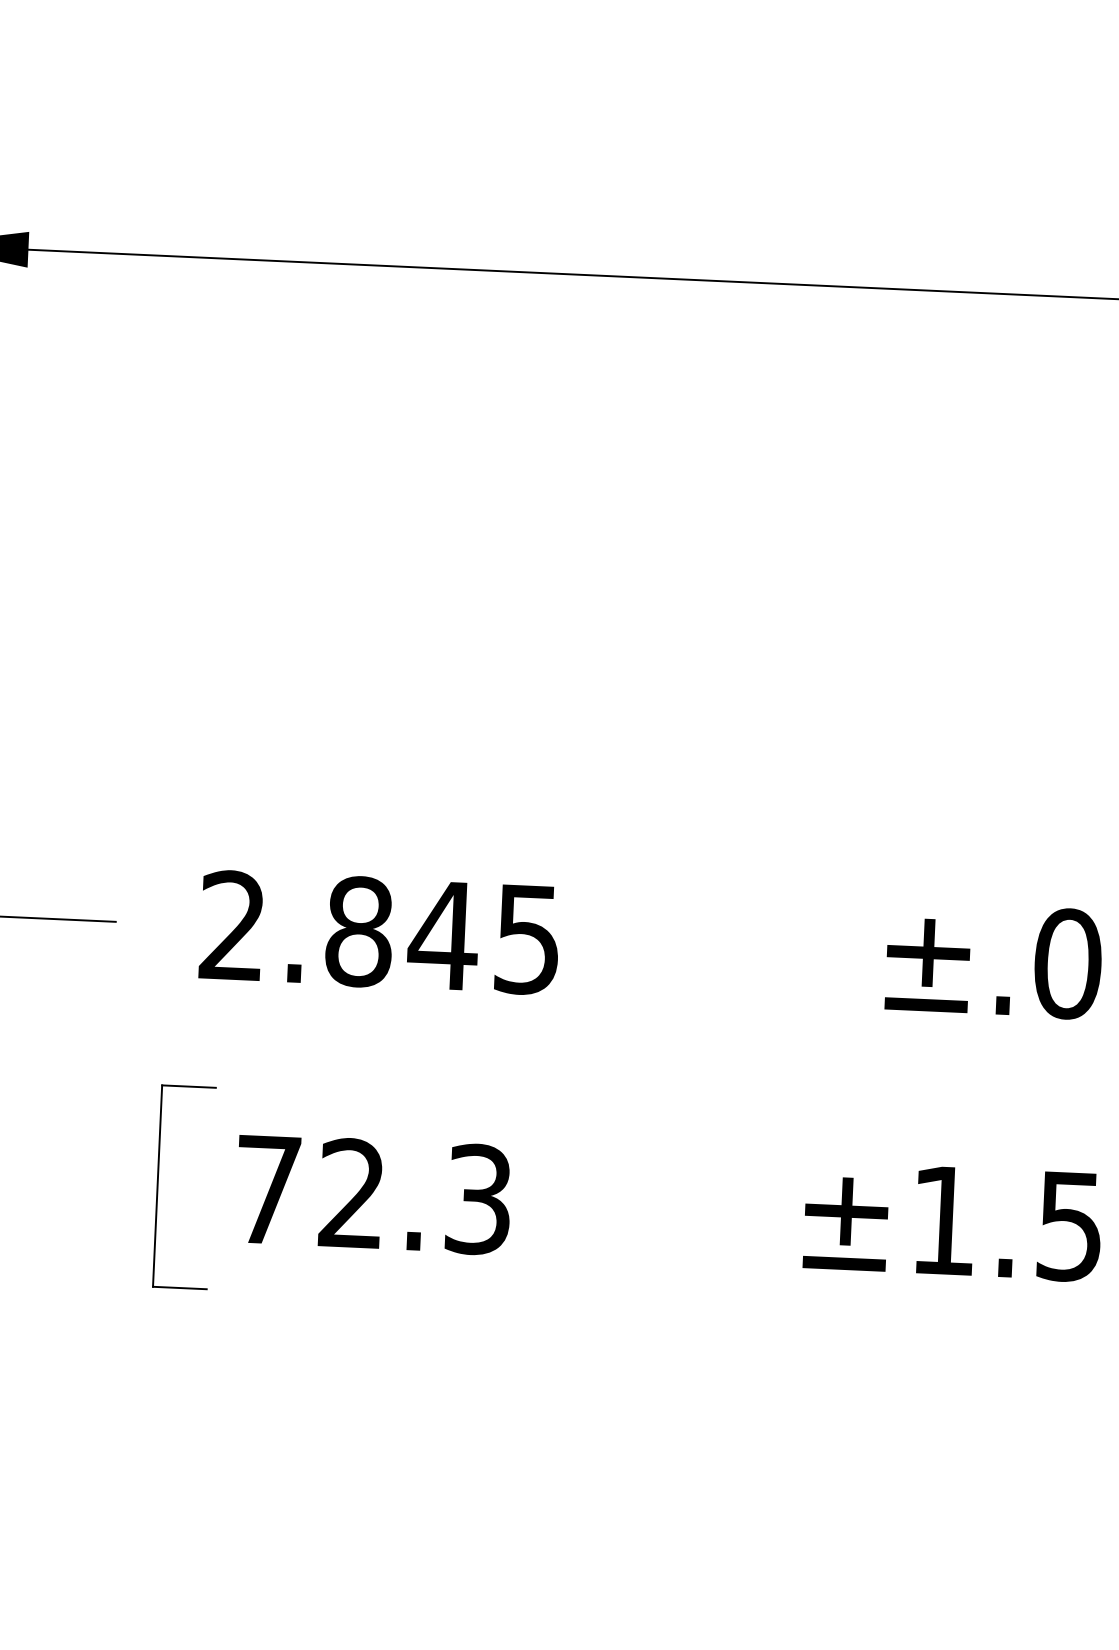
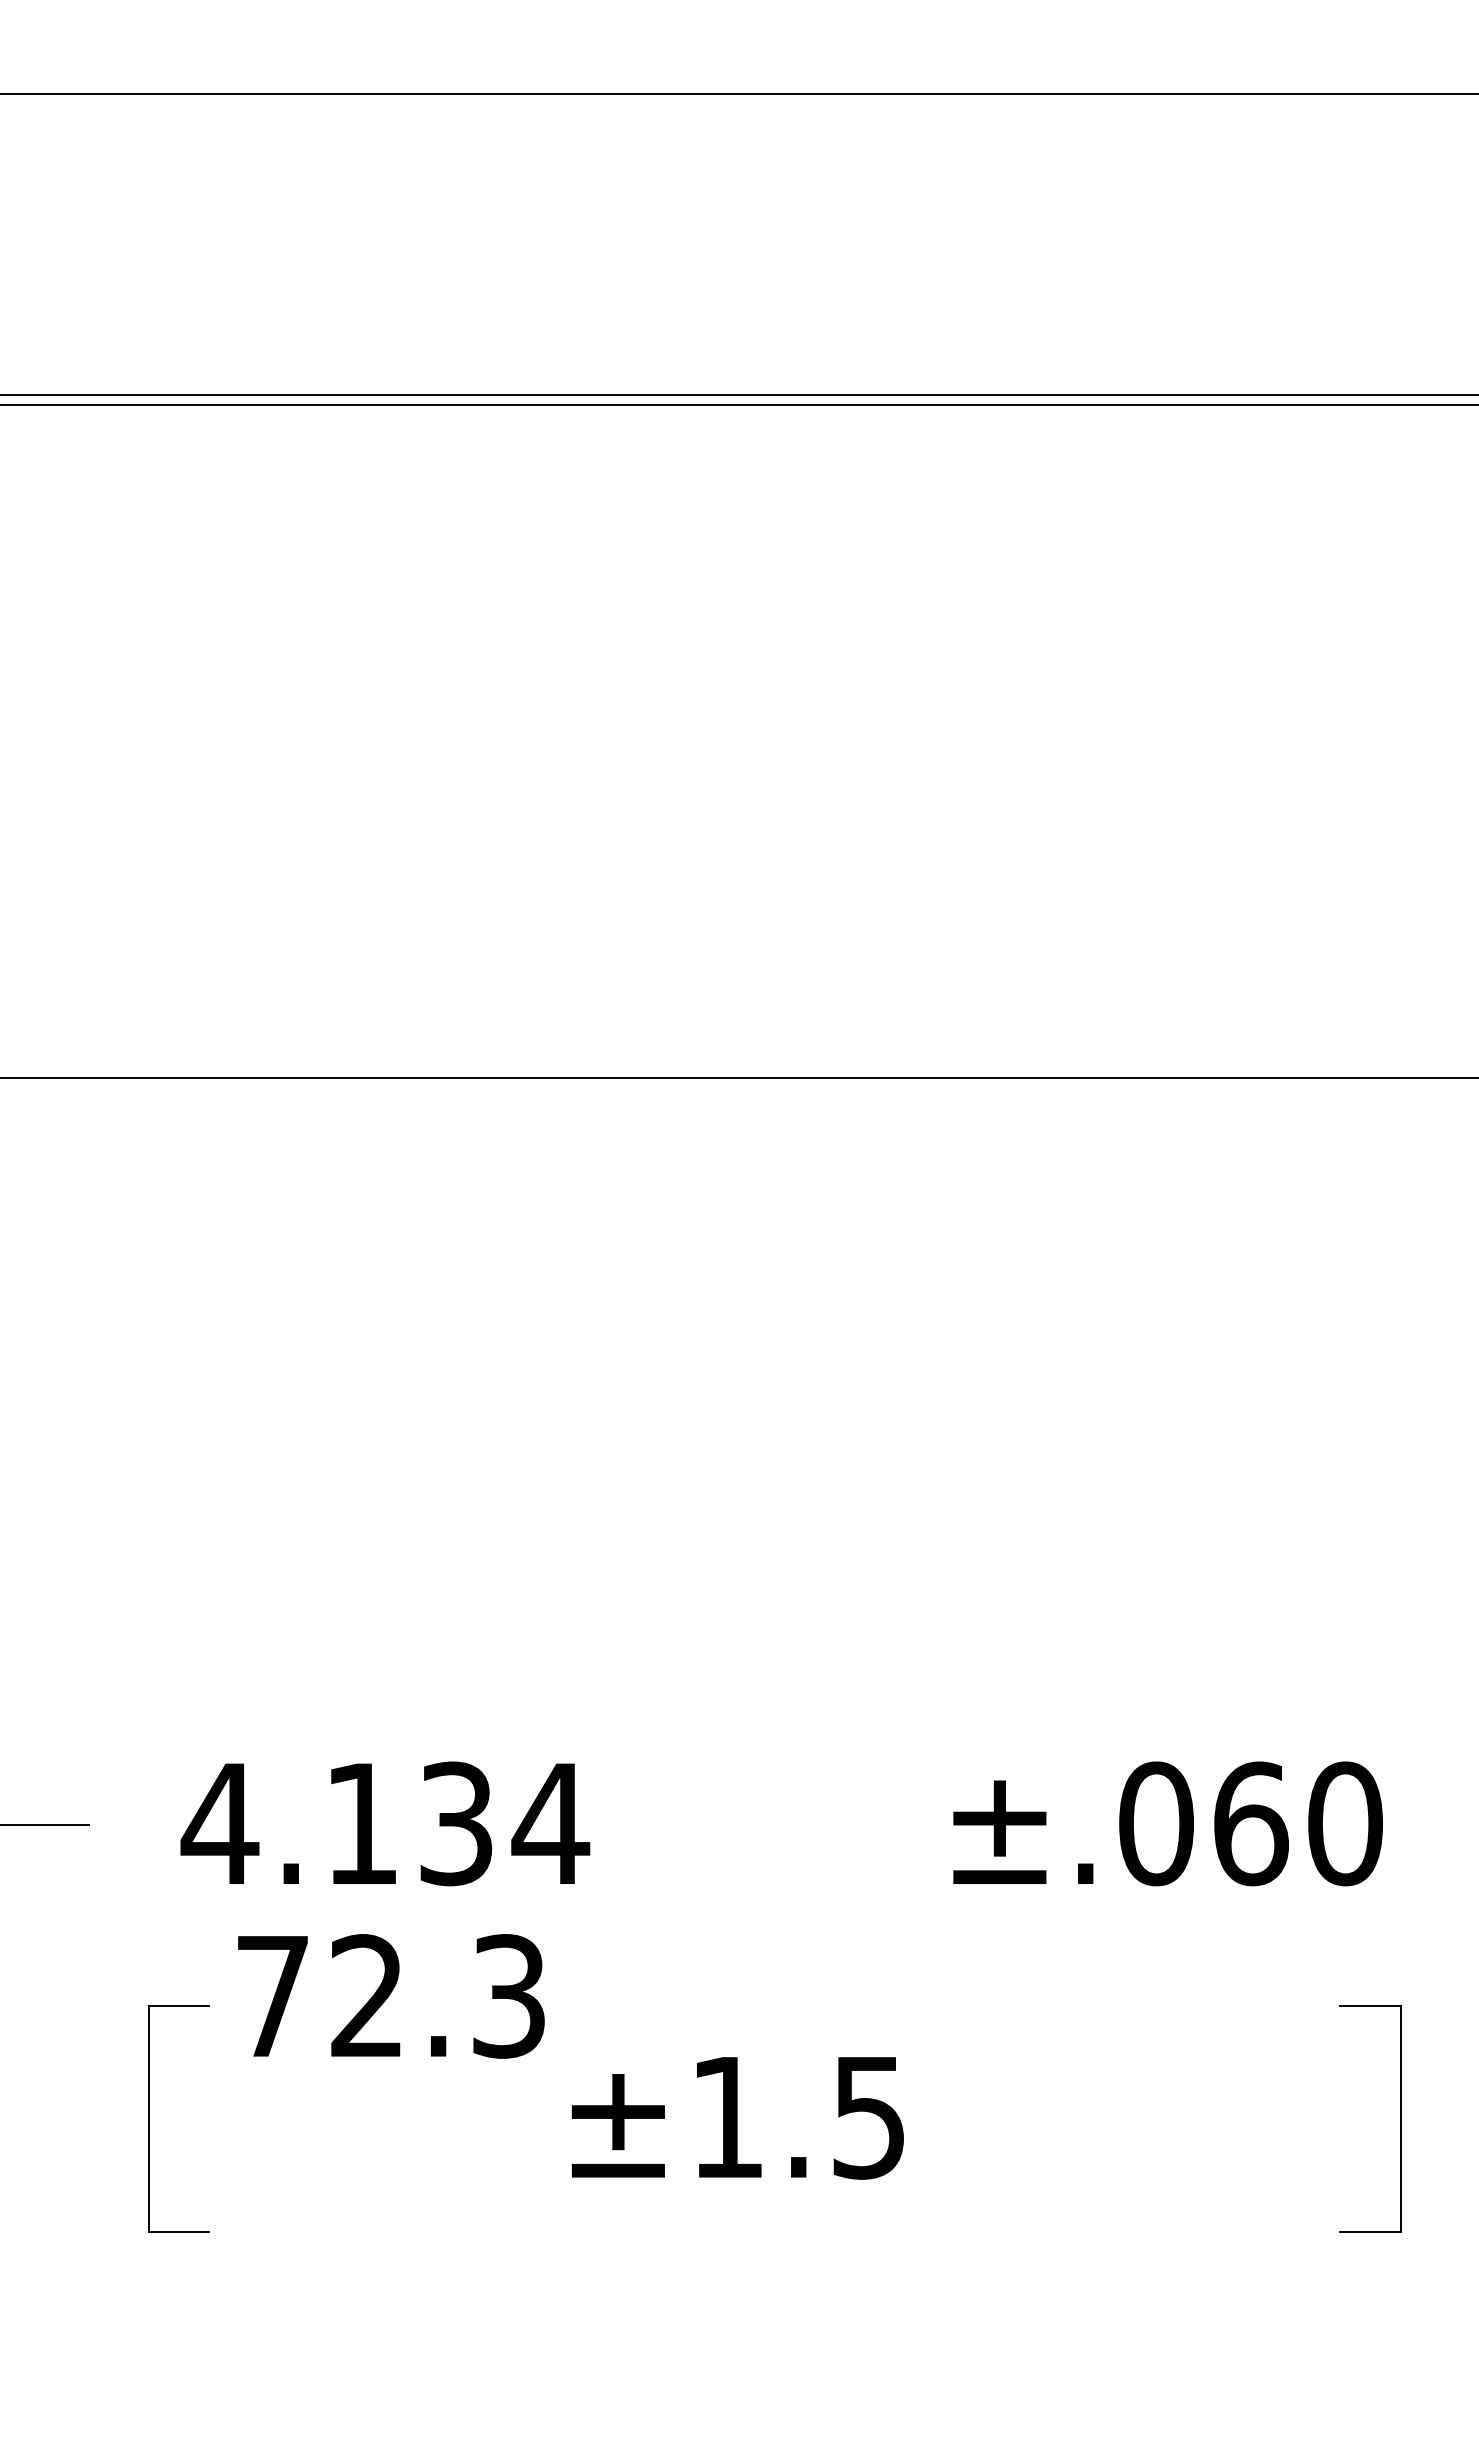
text: (380, 932) -> (385, 1823), 2.845 -> 4.134
text: (373, 1194) -> (391, 1996), moved
text: (952, 1222) -> (737, 2118), moved

